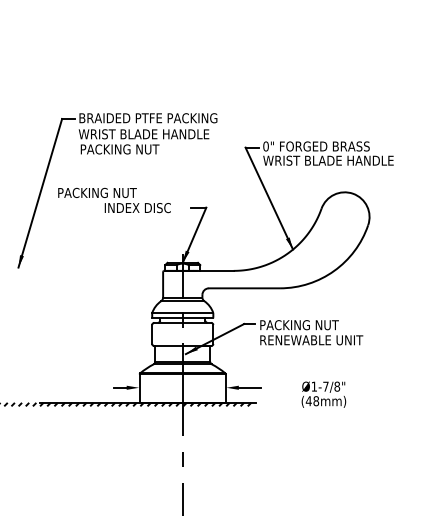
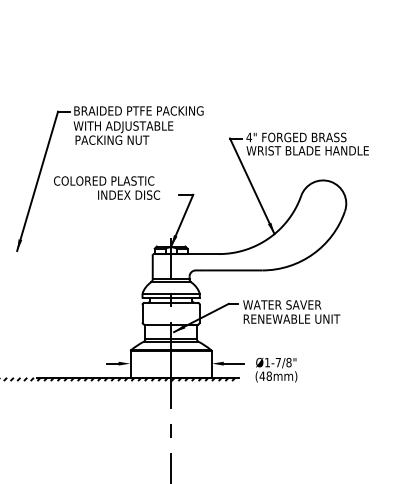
text: (150, 135) -> (140, 127), WRIST BLADE HANDLE -> WITH ADJUSTABLE
text: (266, 146) -> (249, 137), 0" -> 4"
text: (111, 192) -> (104, 180), PACKING NUT -> COLORED PLASTIC
text: (301, 324) -> (282, 304), PACKING NUT -> WATER SAVER
text: (323, 394) -> (276, 369), moved

